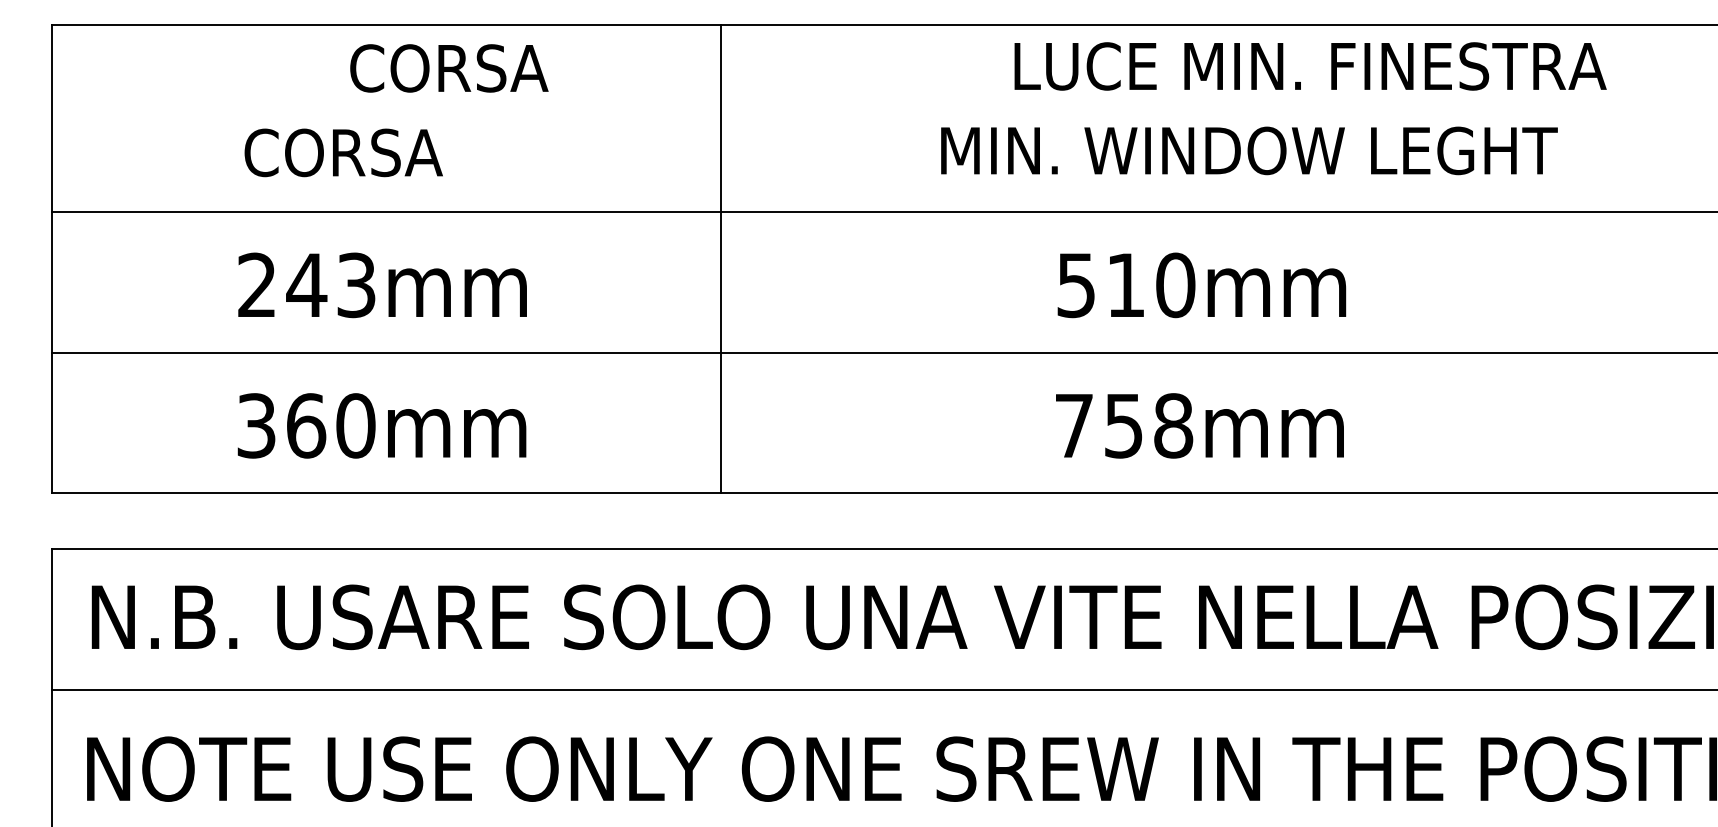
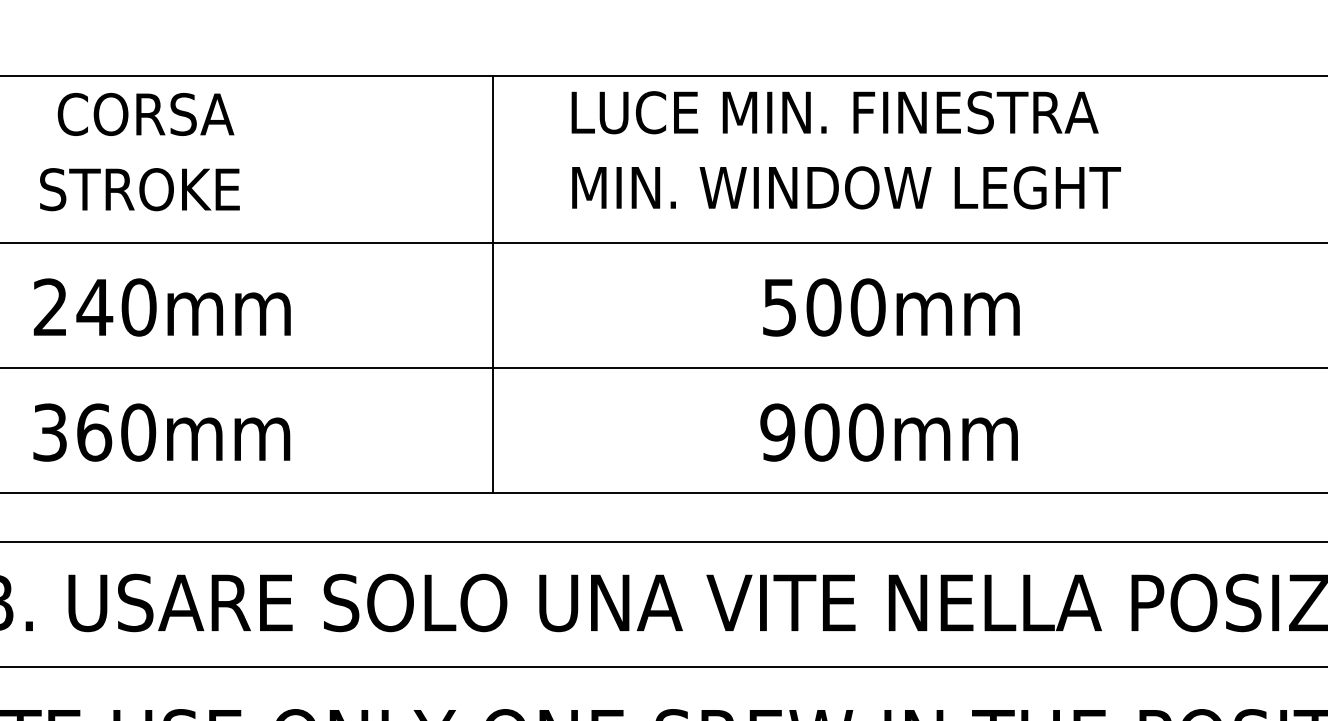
text: (1310, 66) -> (835, 112), moved
text: (449, 68) -> (146, 114), moved
text: (1249, 150) -> (846, 187), moved
text: (356, 152) -> (139, 189), CORSA -> STROKE
line: (721, 258) -> (493, 283), moved
text: (356, 285) -> (139, 307), 243mm -> 240mm
text: (1125, 285) -> (823, 307), 510mm -> 500mm
text: (1123, 425) -> (821, 432), 758mm -> 900mm

